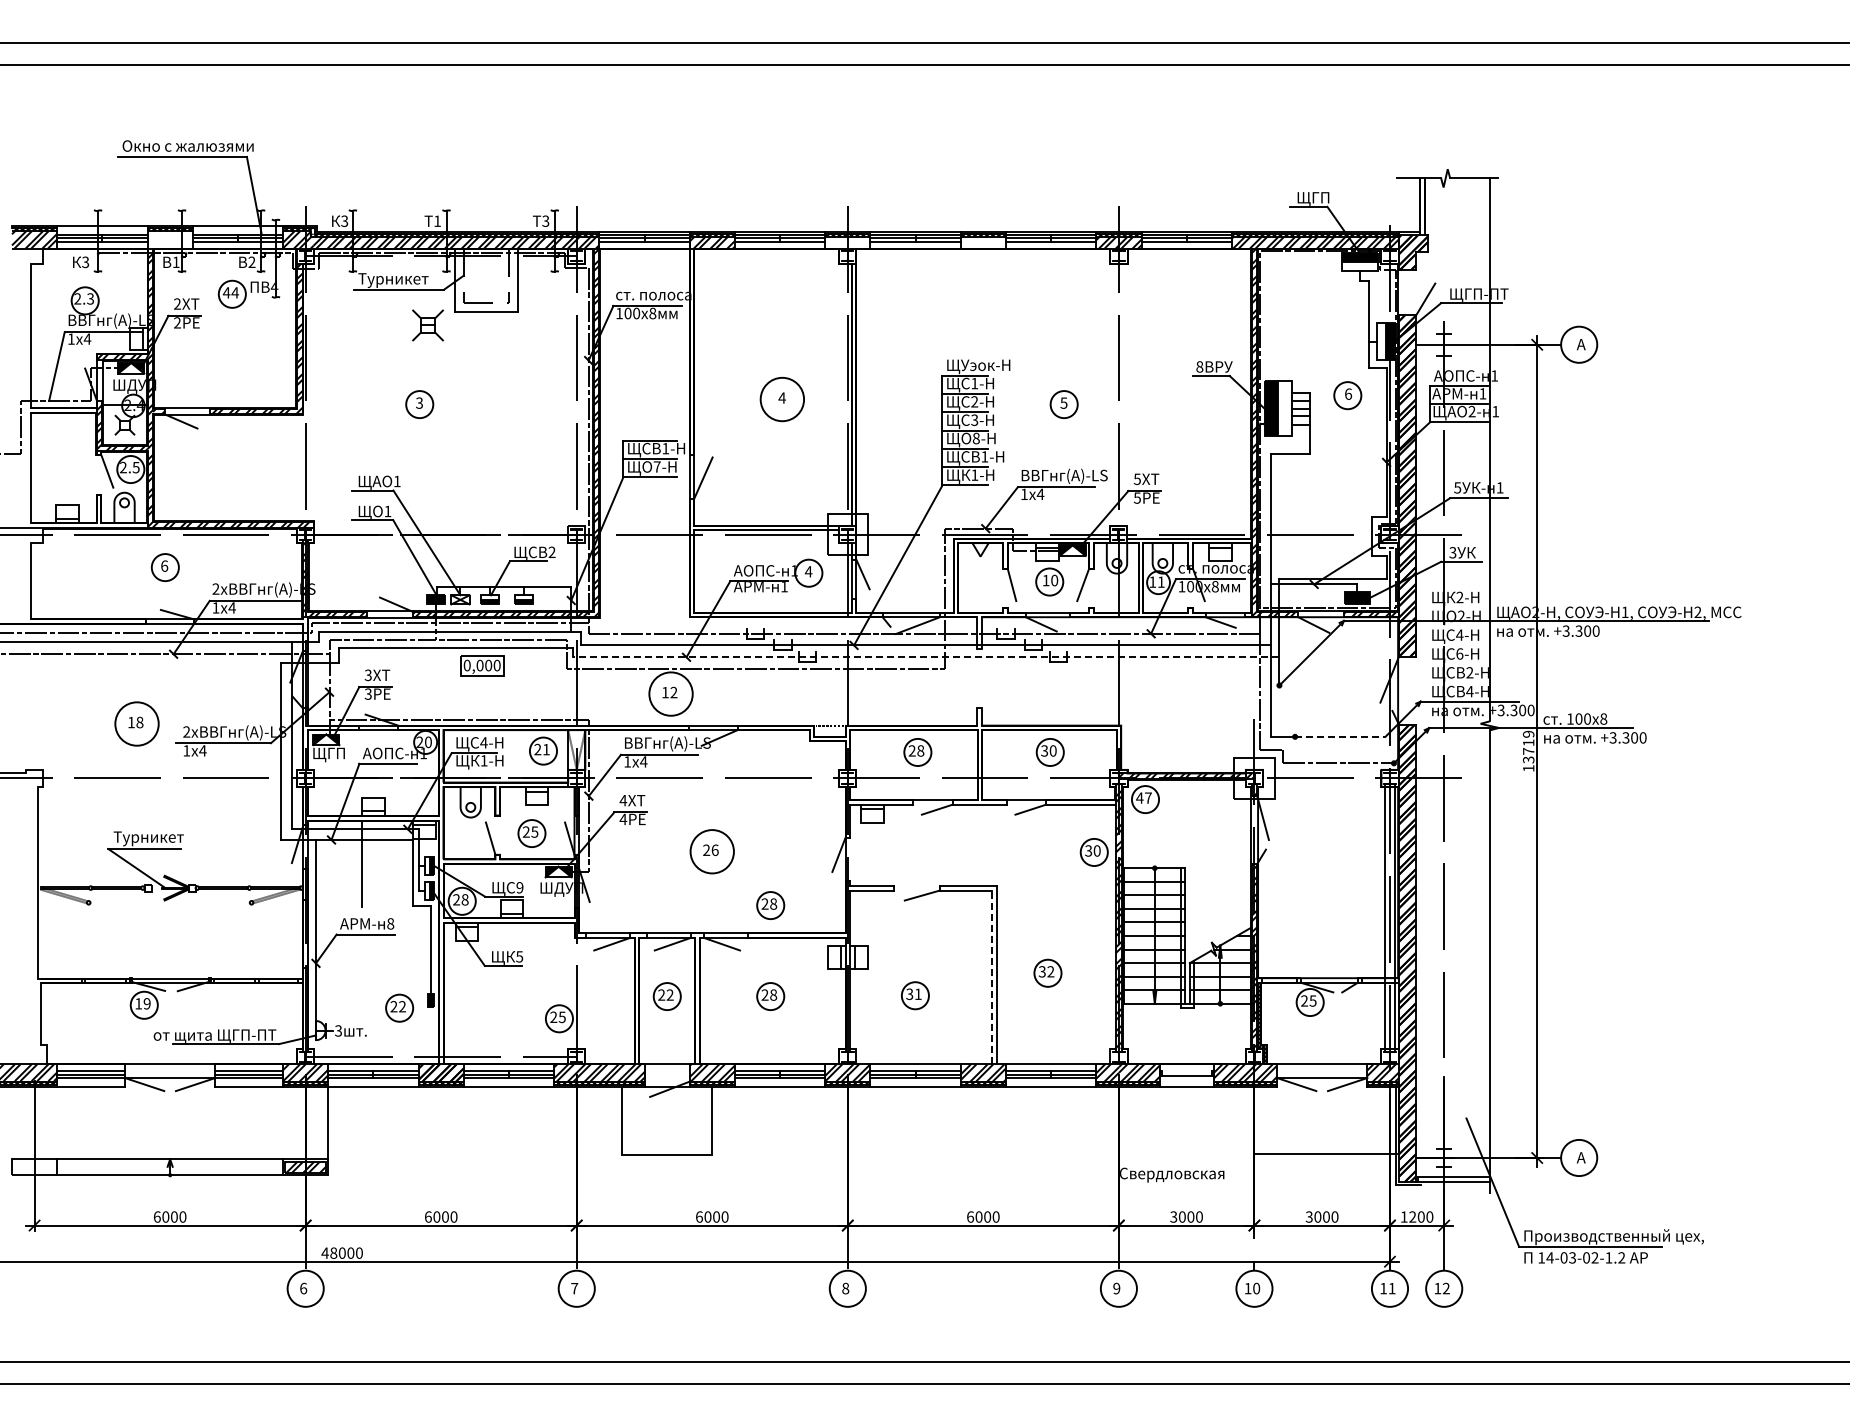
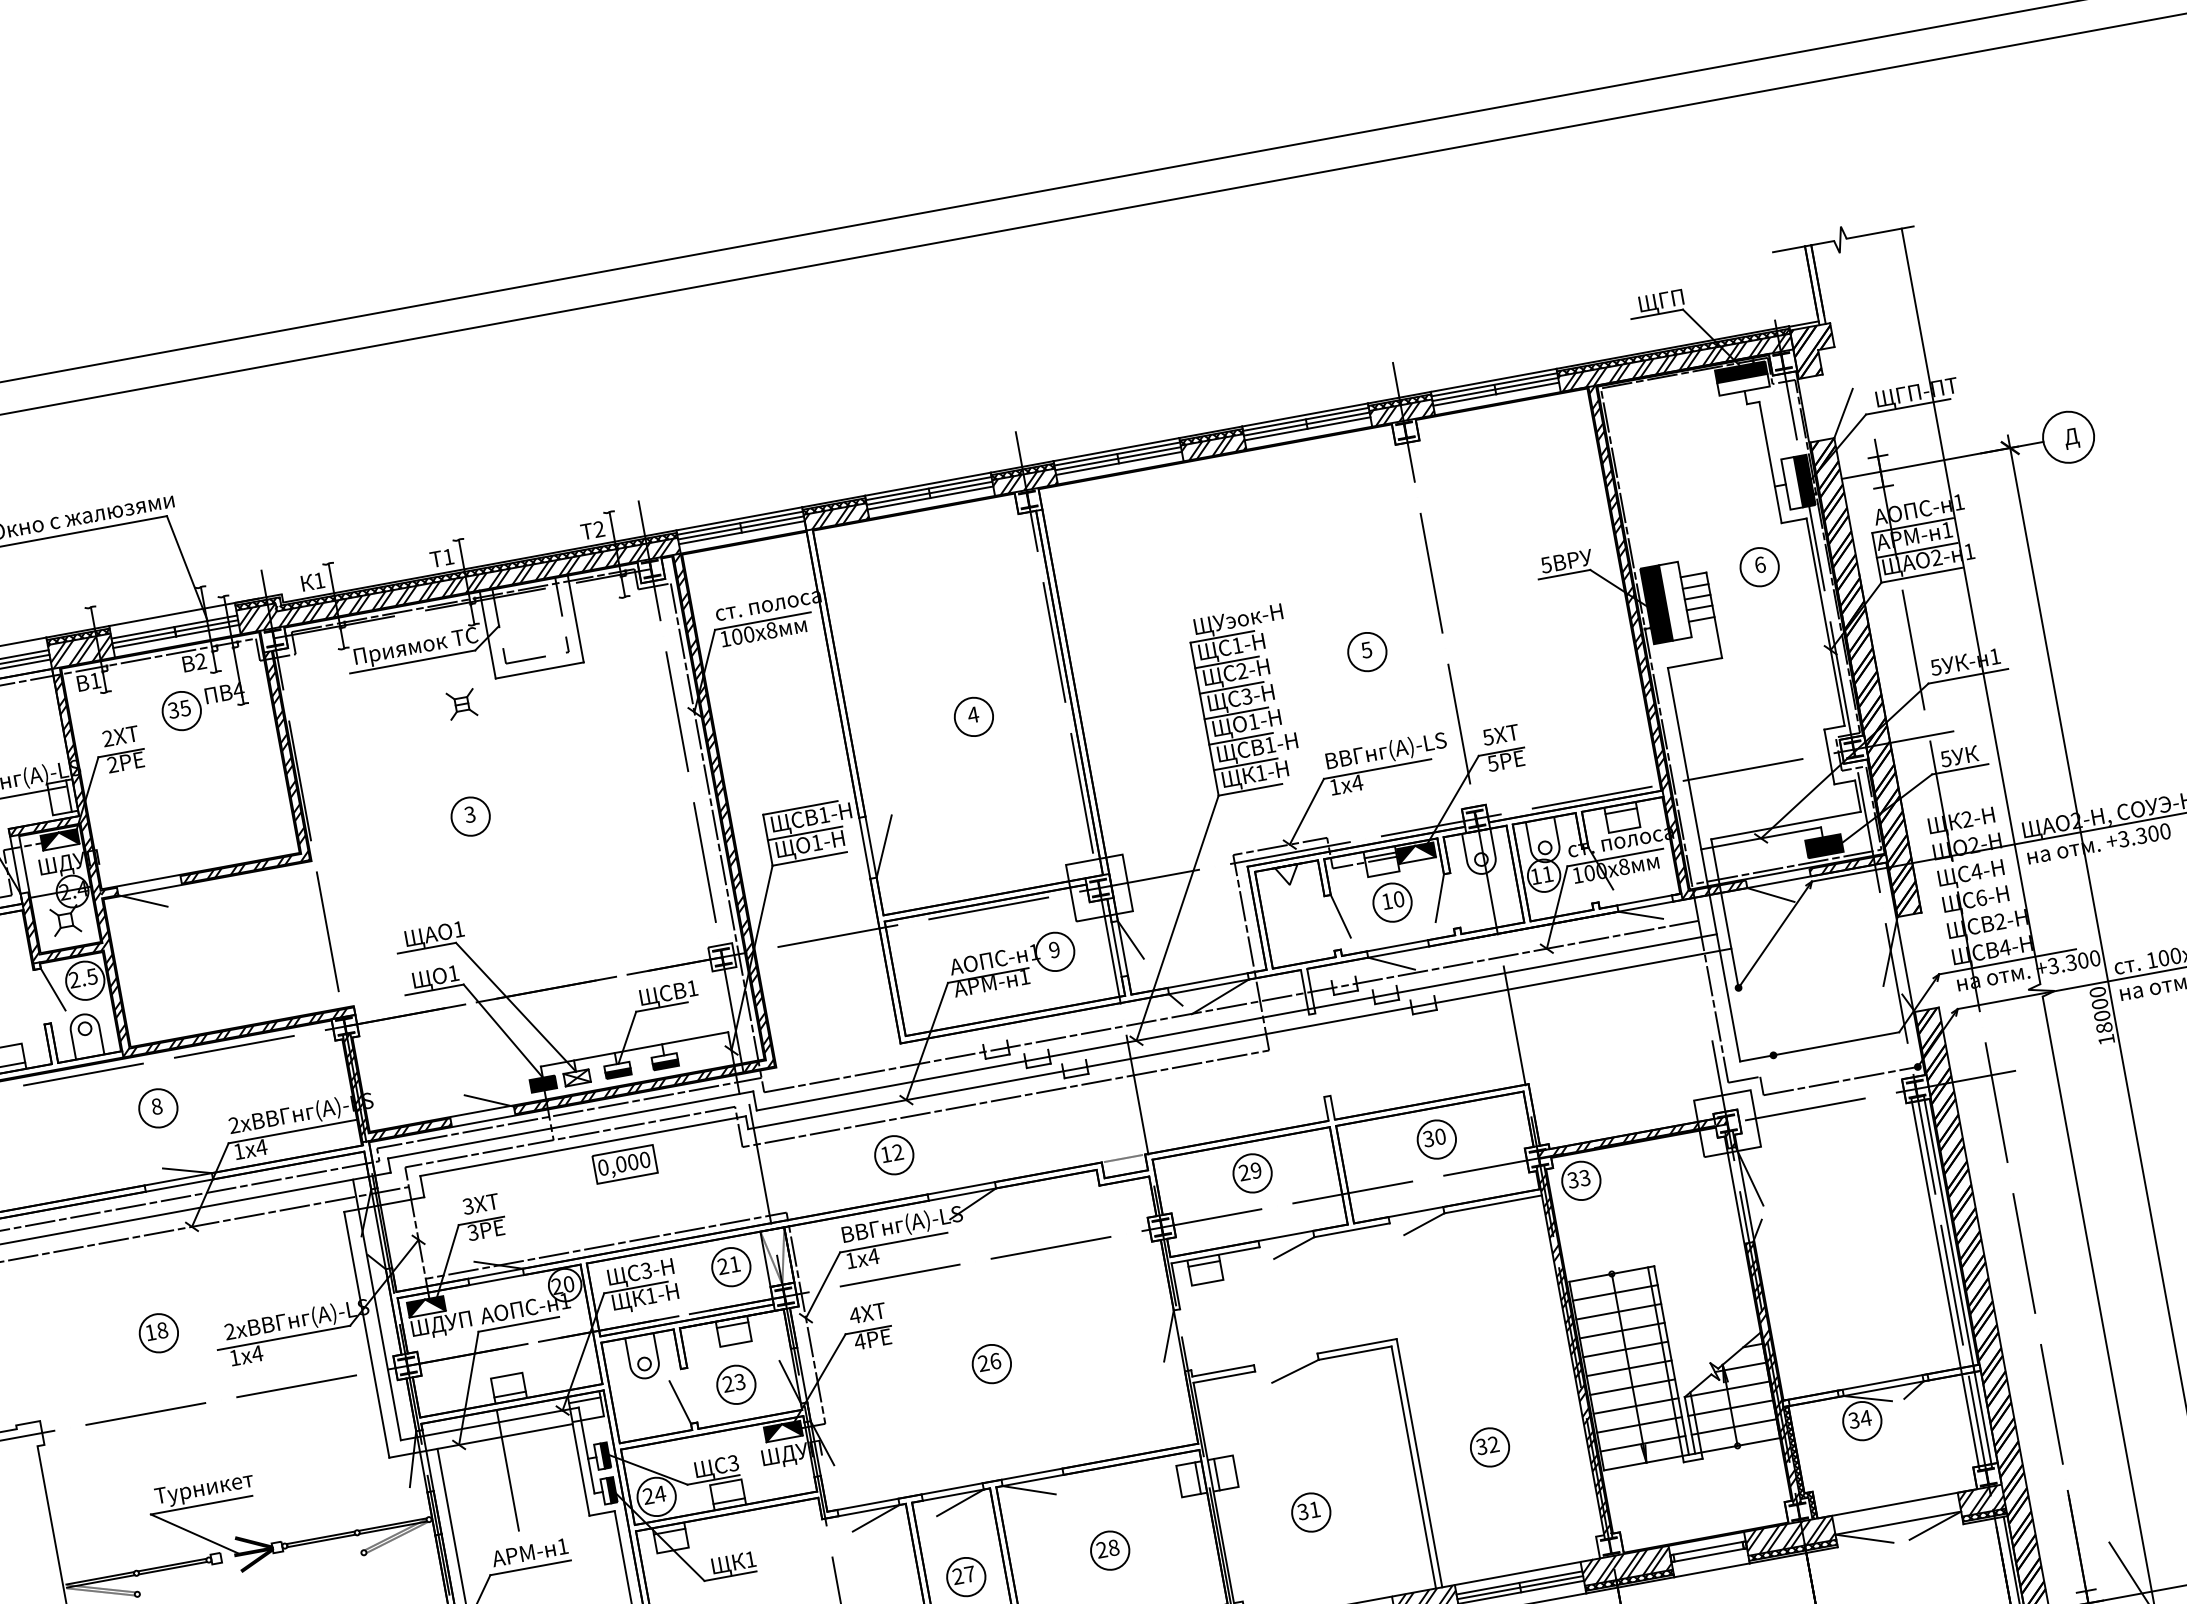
text: (344, 221) -> (319, 581), 3 -> 1
text: (545, 221) -> (598, 529), 3 -> 2
hatch: (169, 239) -> (80, 650), added
hatch: (847, 242) -> (1024, 481), added
hatch: (982, 242) -> (1212, 447), added
text: (402, 280) -> (415, 648), Турникет -> Приямок ТС
text: (230, 292) -> (178, 708), 44 -> 35
part: (427, 325) -> (461, 704), size x0.62
text: (1581, 346) -> (2072, 439), А -> Д
text: (1199, 366) -> (1545, 564), 8 -> 5
circle: (781, 399) -> (972, 717), size x0.62
text: (975, 438) -> (1252, 721), 8- -> 1-
text: (656, 466) -> (815, 842), 7- -> 1-
text: (551, 551) -> (691, 987), 2 -> 1
text: (1452, 552) -> (1945, 758), 3 -> 5
text: (164, 565) -> (156, 1105), 6 -> 8
text: (808, 571) -> (1054, 949), 4 -> 9
line: (925, 657) -> (1238, 1039), dashed -> solid
circle: (670, 693) -> (893, 1154), size x0.62
circle: (136, 723) -> (158, 1332), size x0.62
line: (1340, 736) -> (1836, 1043), dashed -> solid
text: (483, 742) -> (645, 1270), 4- -> 3-
text: (1528, 746) -> (2100, 1009), 13719 -> 18000
text: (920, 750) -> (1255, 1170), 28 -> 29
text: (340, 754) -> (449, 1323), ЩГП -> ШДУП
text: (1143, 797) -> (1578, 1178), 47 -> 33
text: (534, 831) -> (739, 1381), 25 -> 23
circle: (711, 851) -> (990, 1363), size x0.62
part: (1093, 852) -> (1522, 1267), removed
text: (519, 887) -> (732, 1463), 9 -> 3
text: (464, 899) -> (659, 1493), 28 -> 24
part: (770, 905) -> (1086, 1423), removed
text: (390, 923) -> (562, 1546), 8 -> 1
text: (519, 956) -> (750, 1559), 5 -> 1
line: (992, 977) -> (1413, 1467), dashed -> solid
text: (669, 994) -> (968, 1573), 22 -> 27
text: (1308, 1000) -> (1859, 1418), 25 -> 34
line: (1186, 1071) -> (1707, 1548), added

